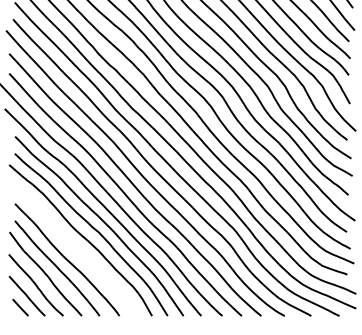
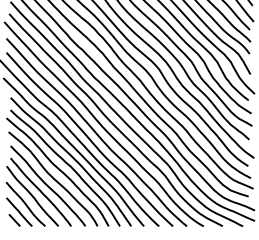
curve: (74, 249) -> (53, 178), added

